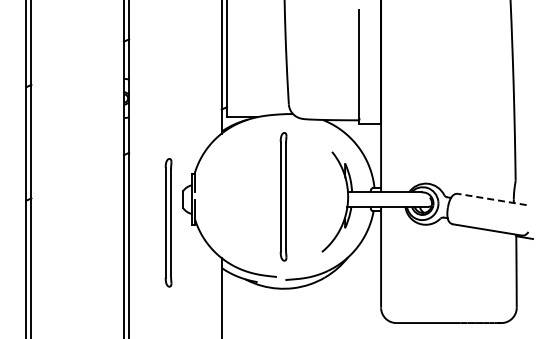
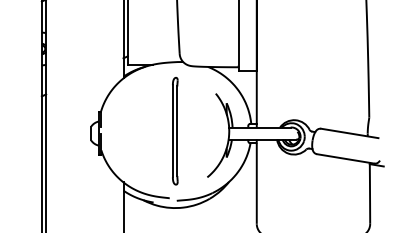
line: (492, 199) -> (349, 133), dashed -> solid
part: (168, 222) -> (79, 152), removed

